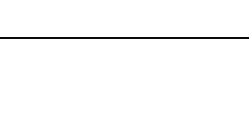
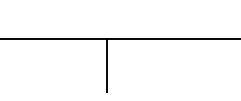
line: (95, 64) -> (106, 65), added

